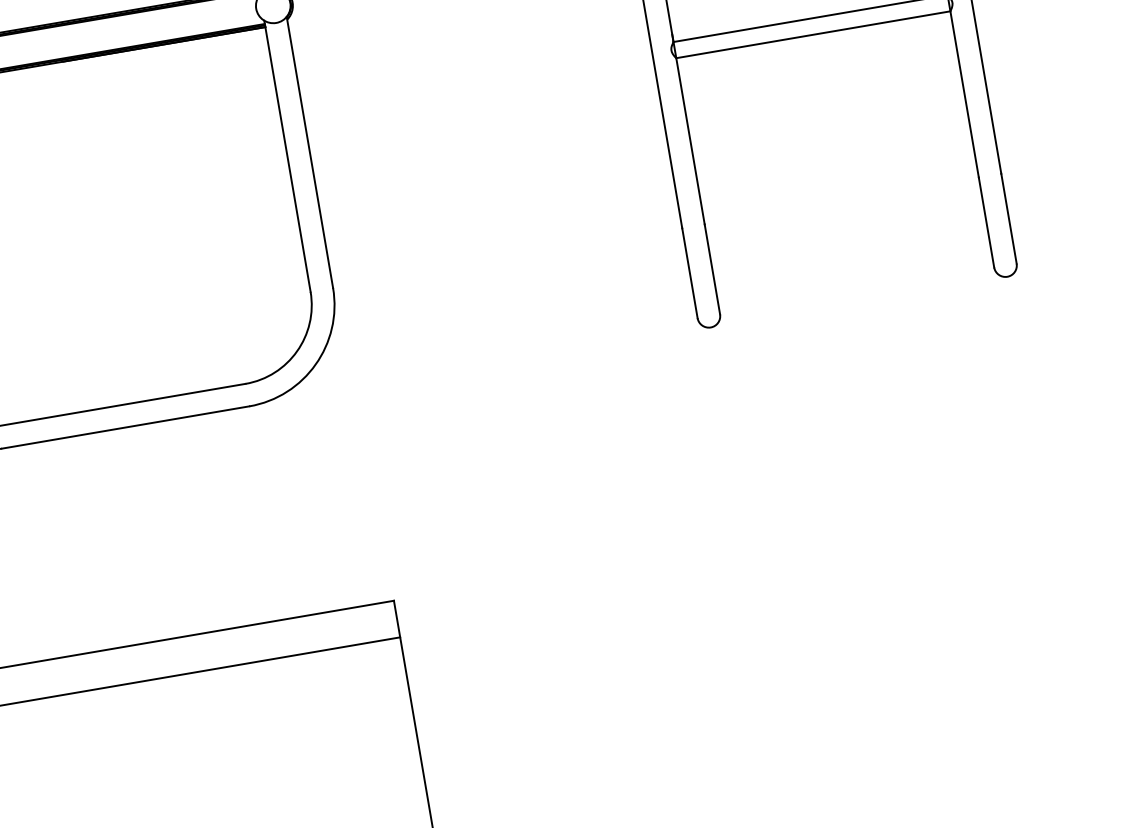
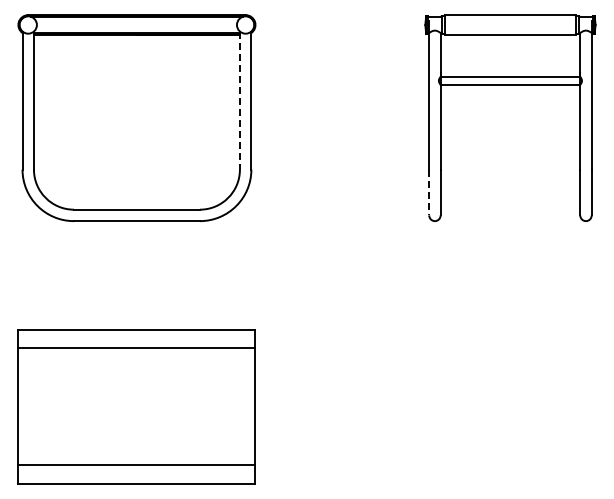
line: (286, 158) -> (239, 101), solid -> dashed
line: (690, 273) -> (429, 192), solid -> dashed

